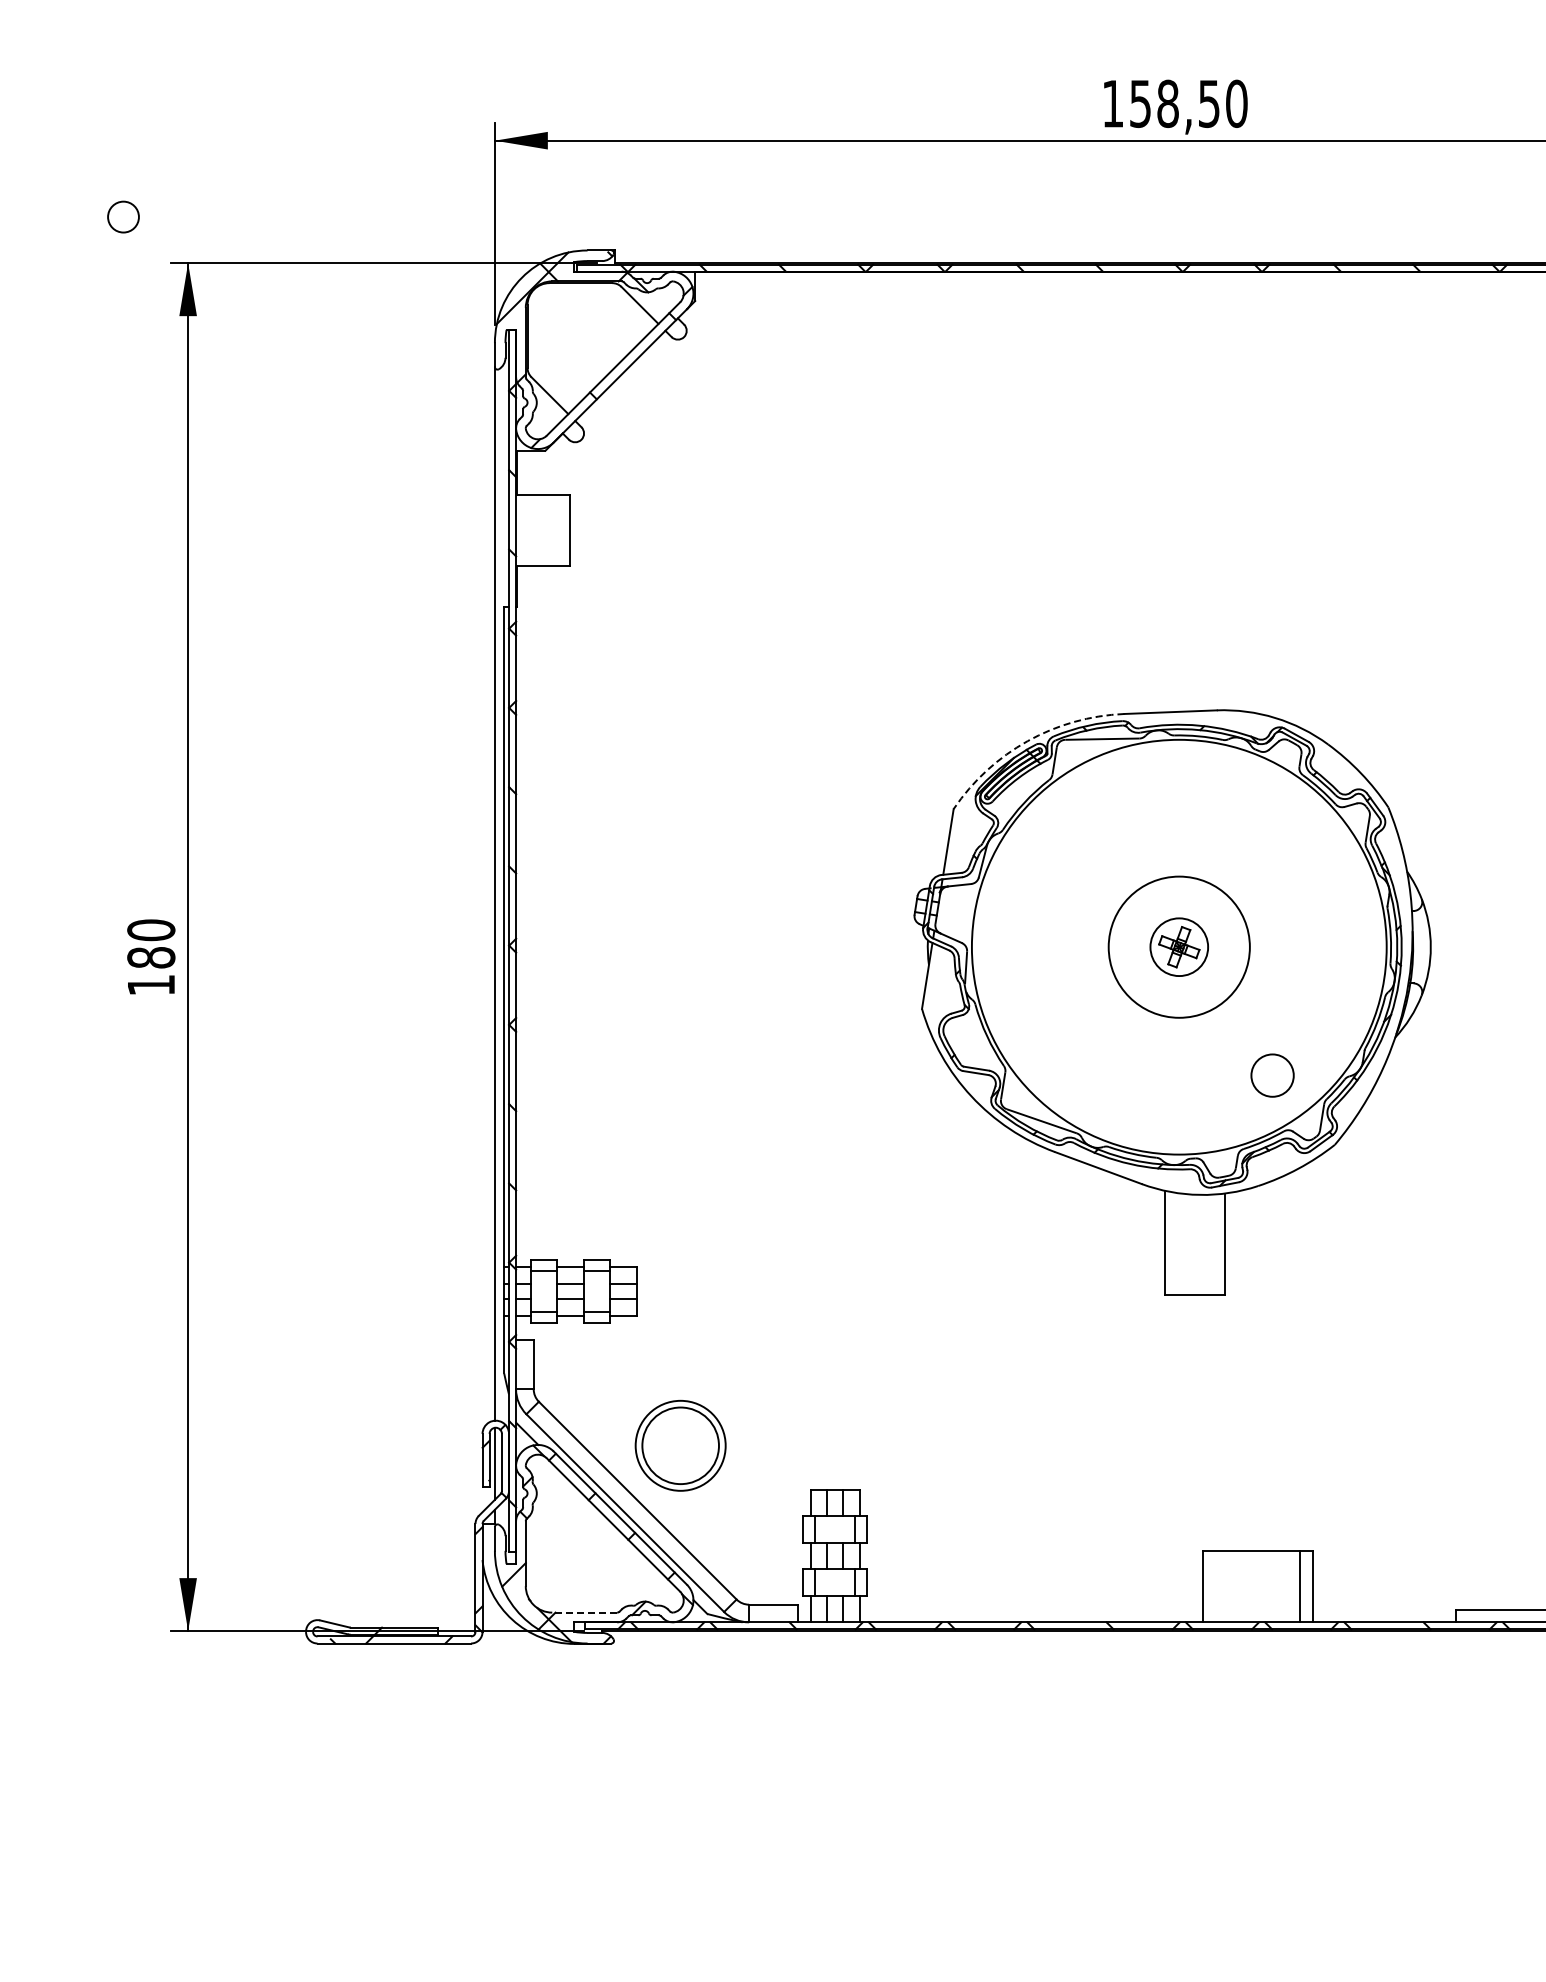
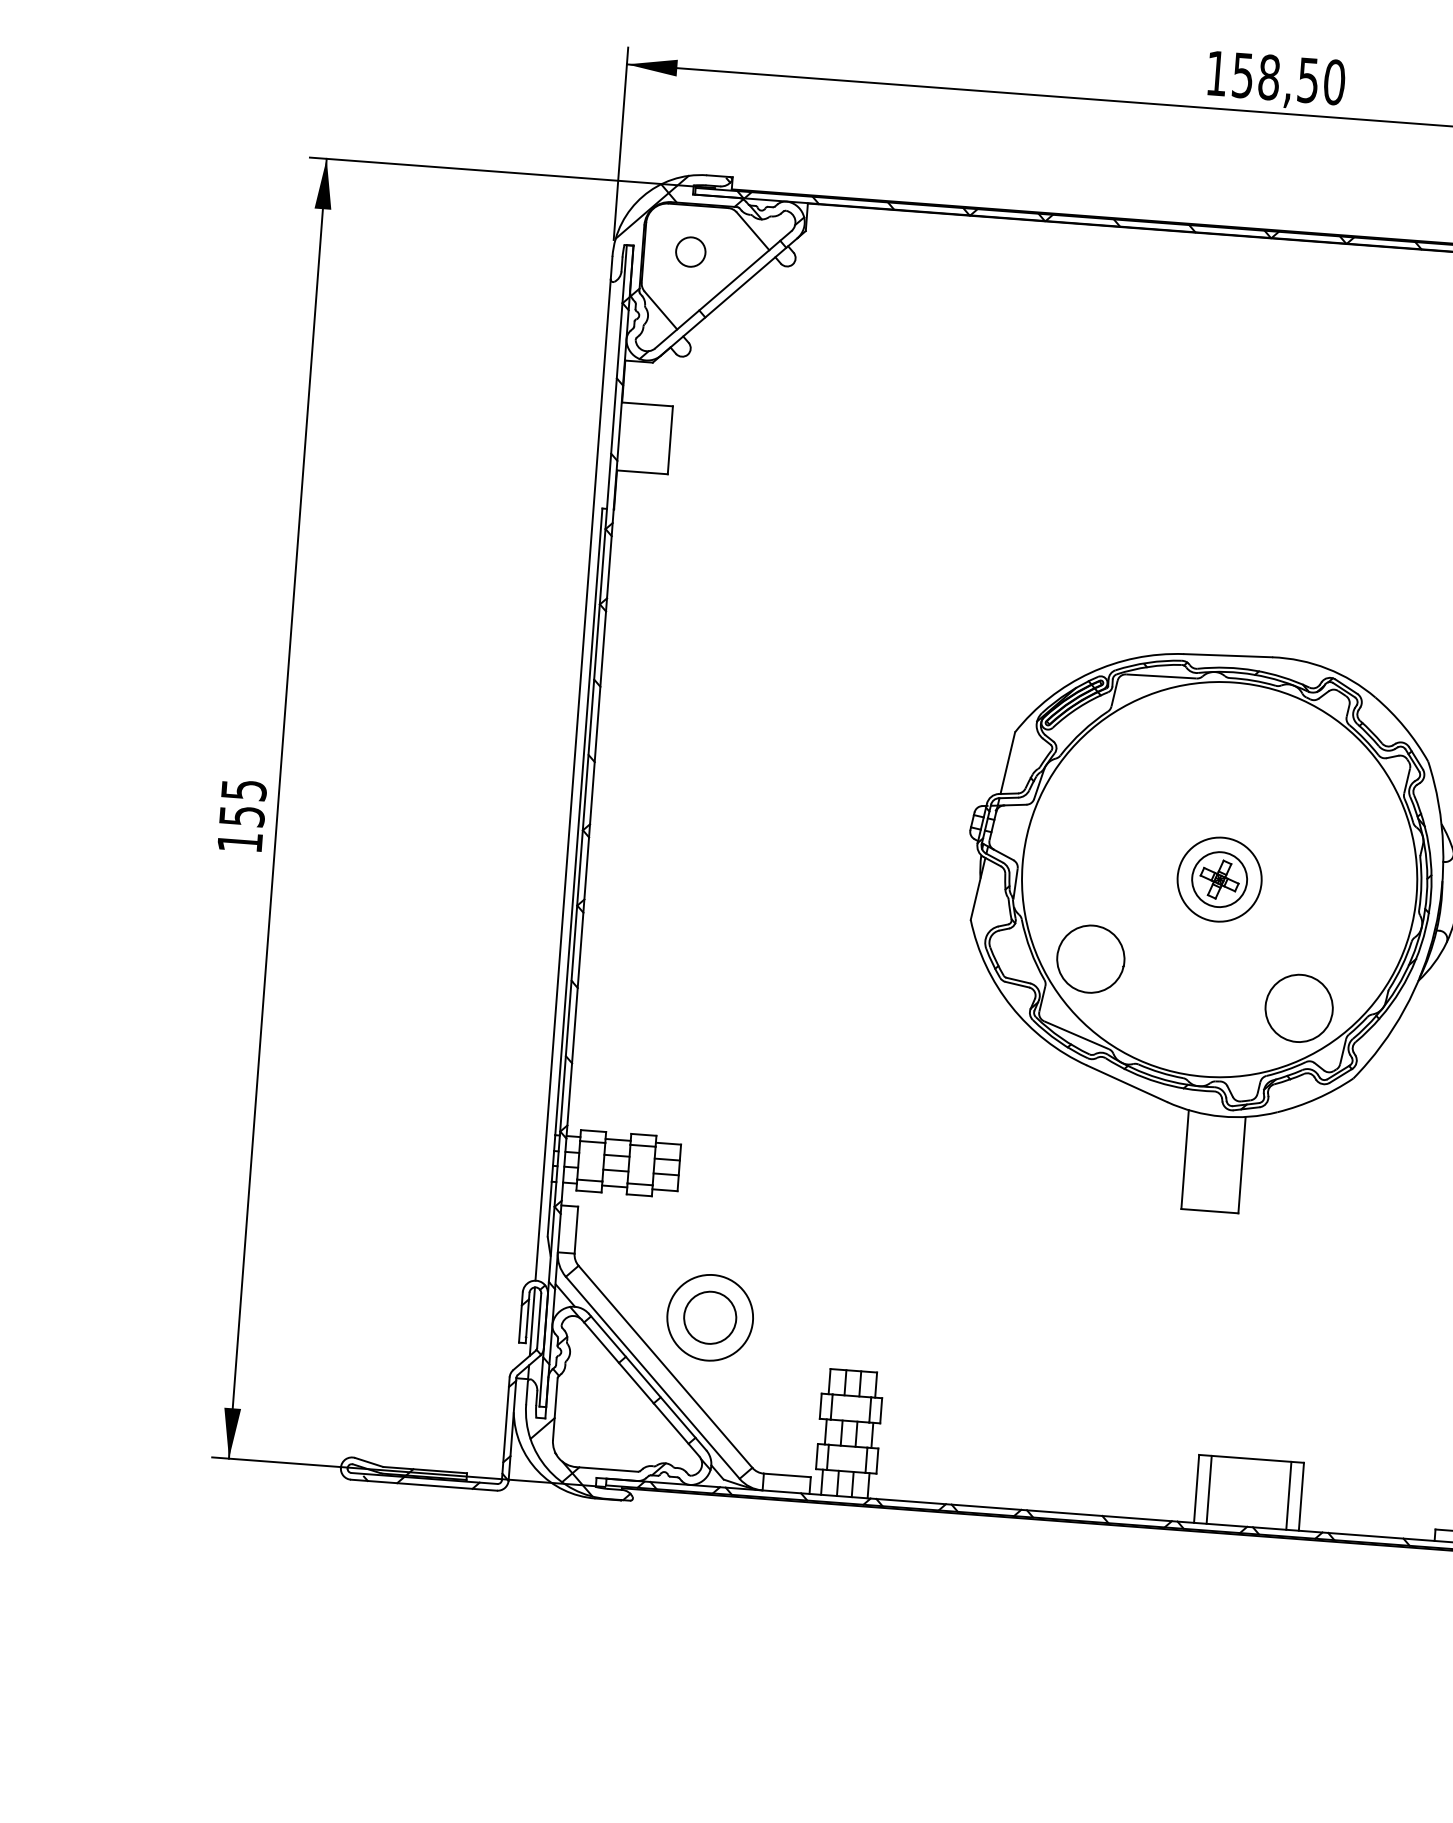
circle: (123, 216) -> (690, 251), moved
arc: (1027, 741) -> (1090, 673), dashed -> solid
text: (151, 943) -> (243, 802), 180 -> 155
circle: (1179, 947) -> (1219, 879), size x0.62
circle: (1050, 1040) -> (1090, 959), added
circle: (1272, 1075) -> (1299, 1008), size x1.67
circle: (680, 1445) -> (710, 1317), size x0.71
line: (1216, 1586) -> (1209, 1489), added
line: (584, 1612) -> (606, 1469), dashed -> solid

